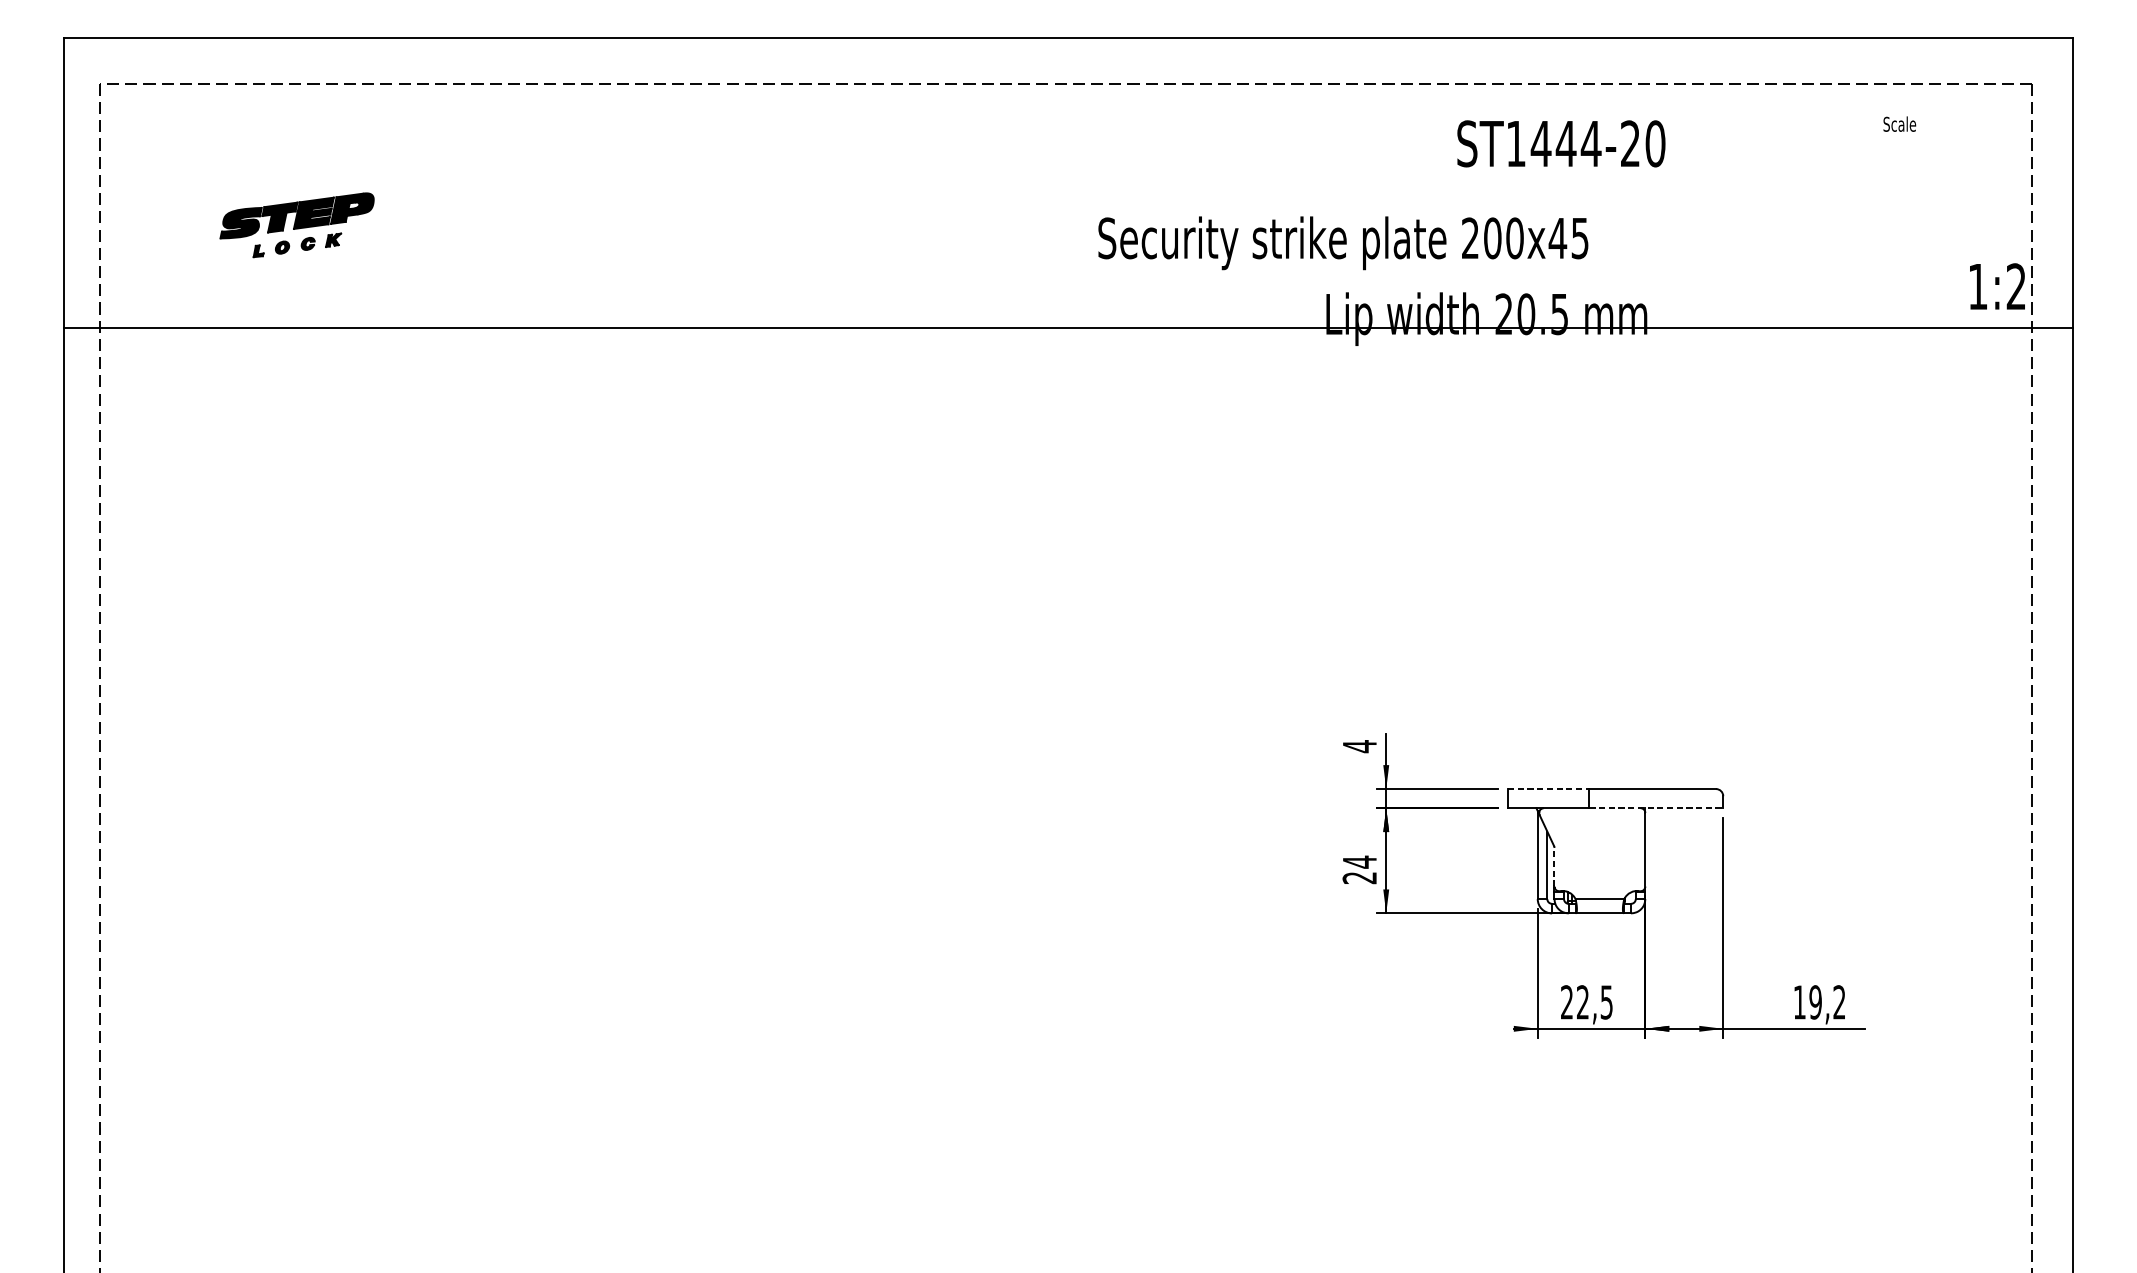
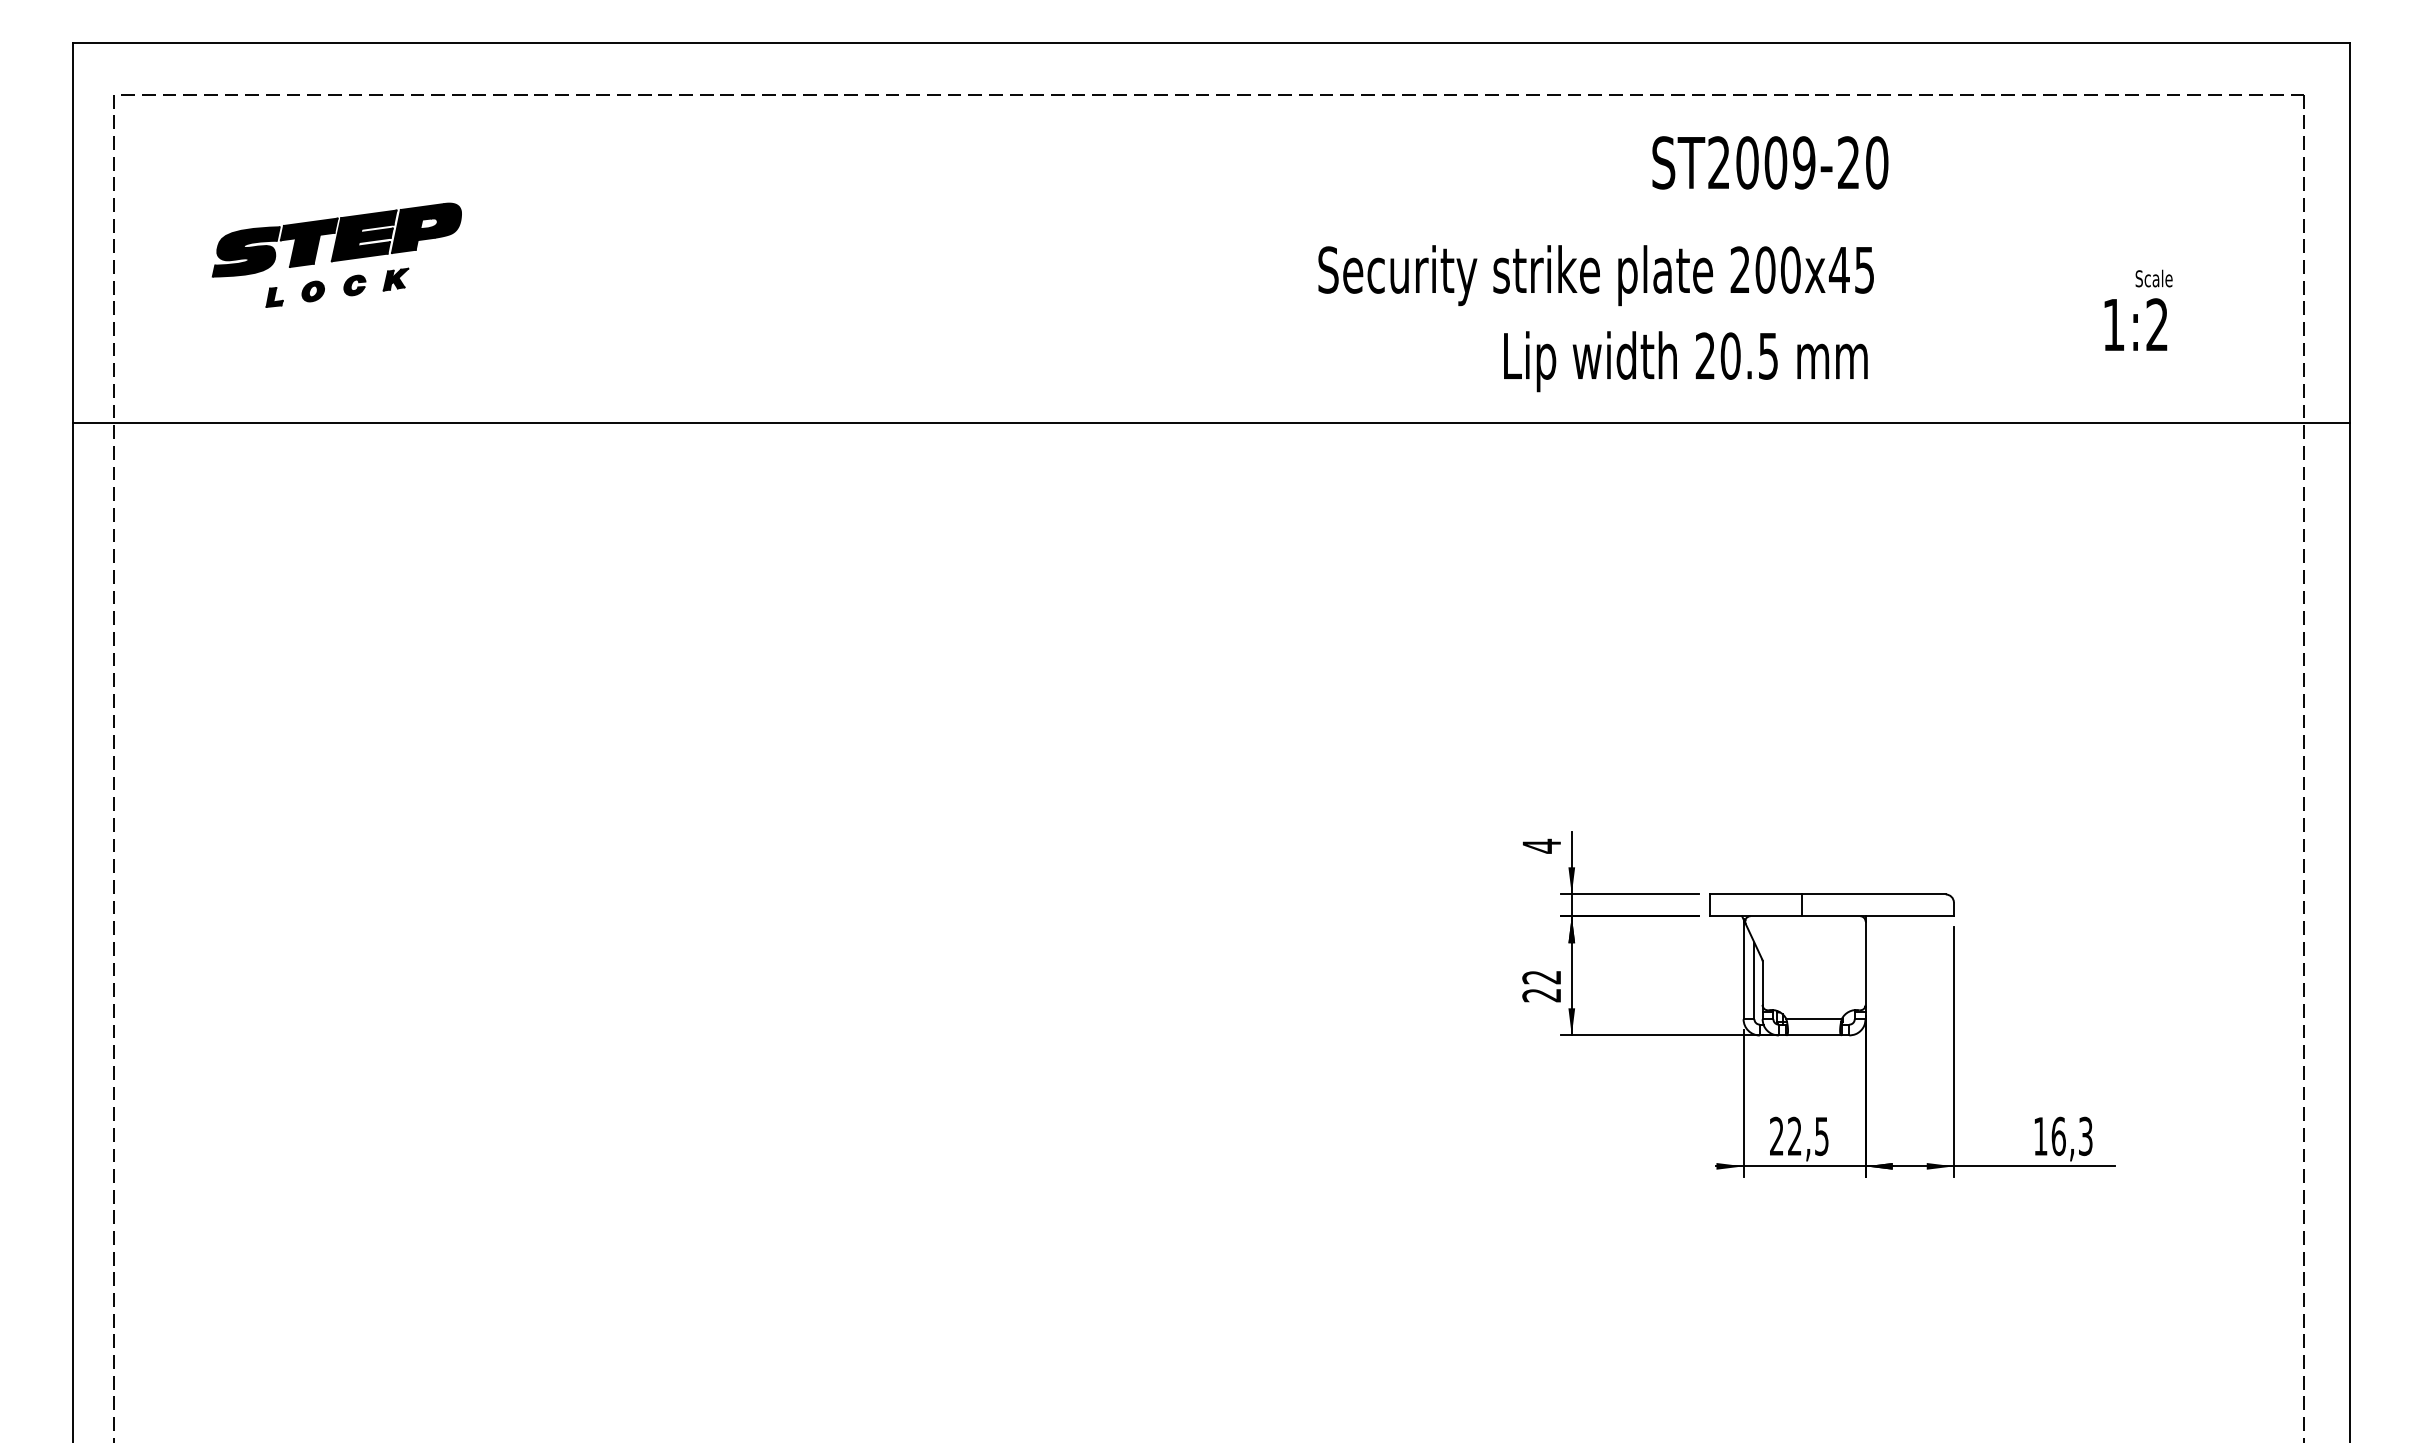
text: (1899, 124) -> (2153, 278), moved
text: (1554, 143) -> (1762, 162), ST1444-20 -> ST2009-20
part: (296, 224) -> (336, 254), size x1.43
text: (1342, 243) -> (1595, 275), moved
text: (1997, 286) -> (2135, 324), moved
line: (1068, 327) -> (1211, 422), moved
line: (1549, 789) -> (1756, 894), dashed -> solid
line: (1656, 808) -> (1878, 916), dashed -> solid
text: (1359, 862) -> (1541, 977), 24 -> 22
line: (1554, 867) -> (1762, 983), dashed -> solid
text: (1826, 1002) -> (2071, 1136), 19,2 -> 16,3

